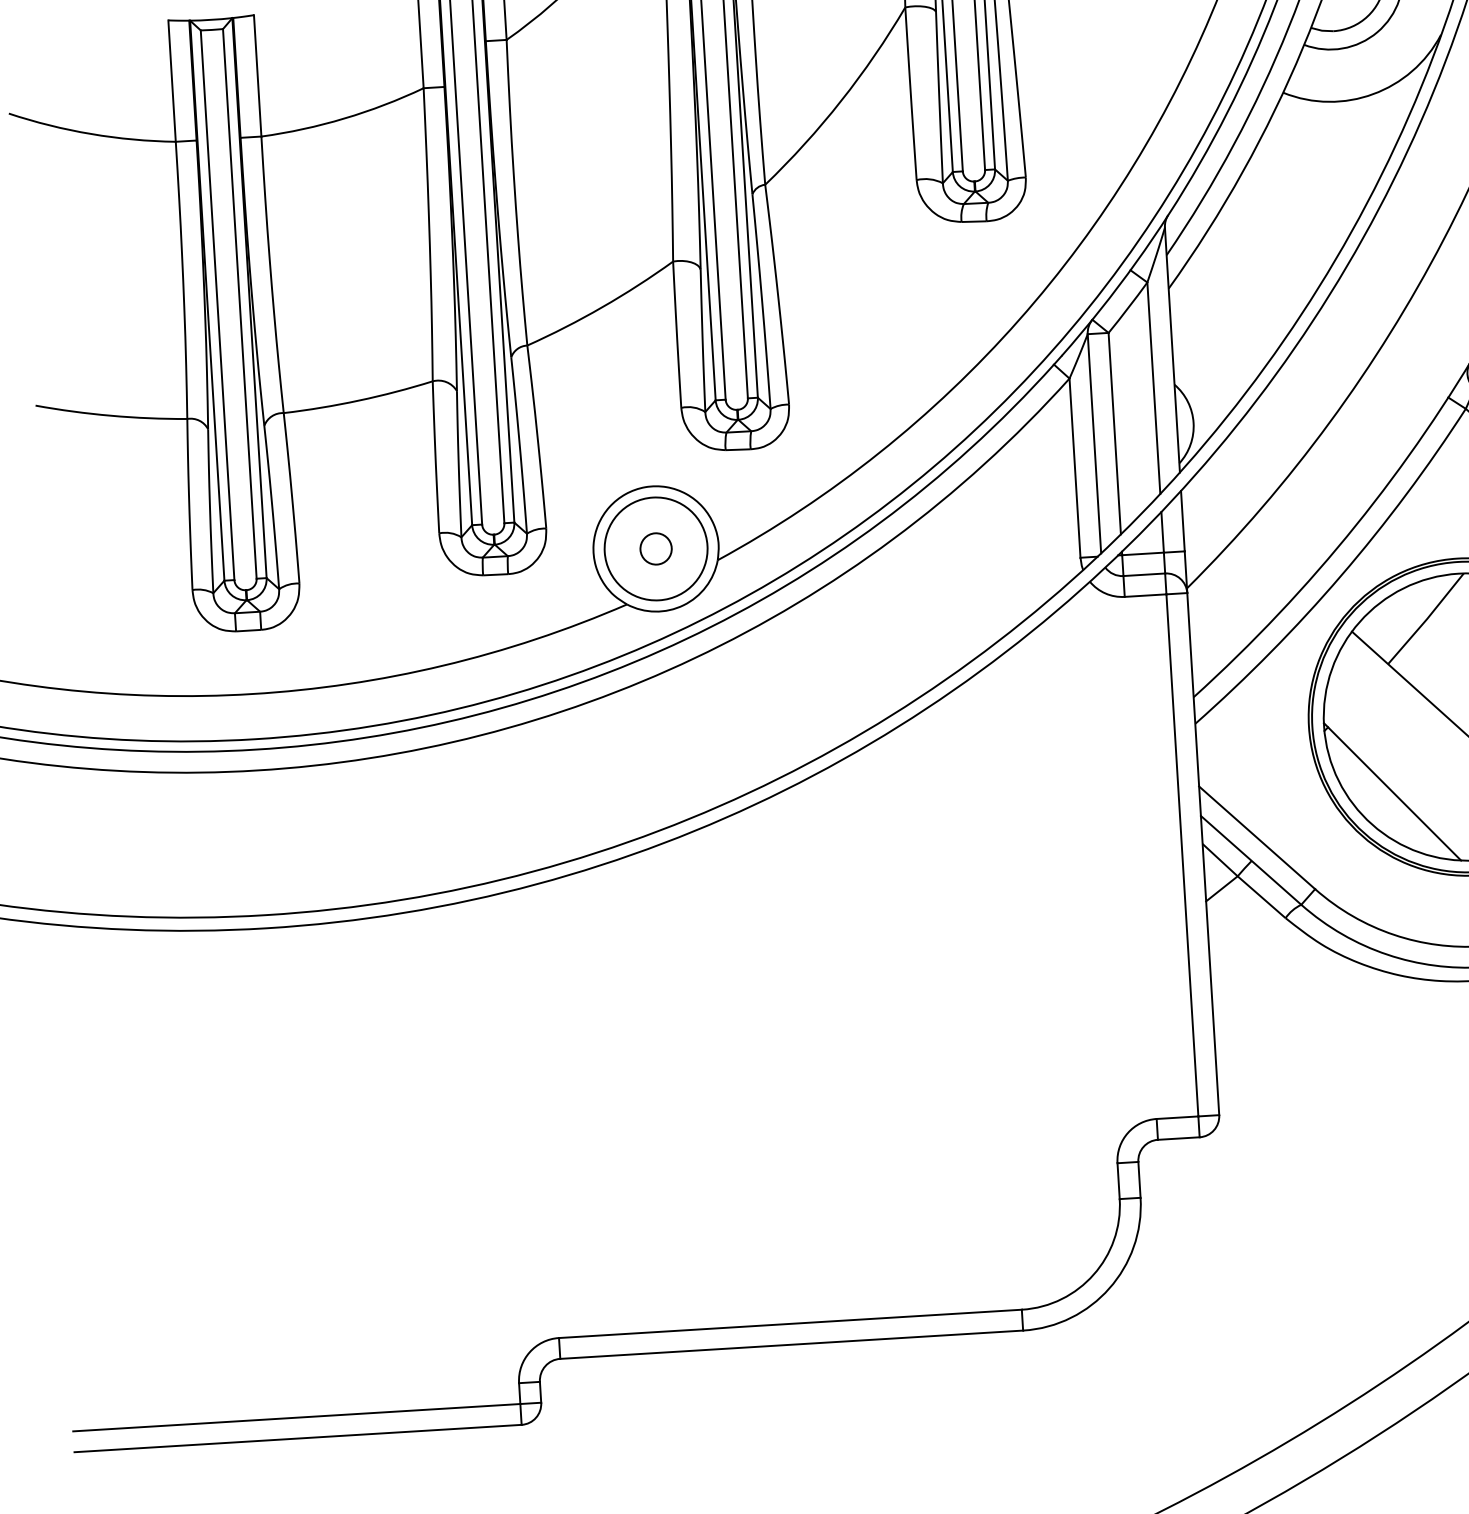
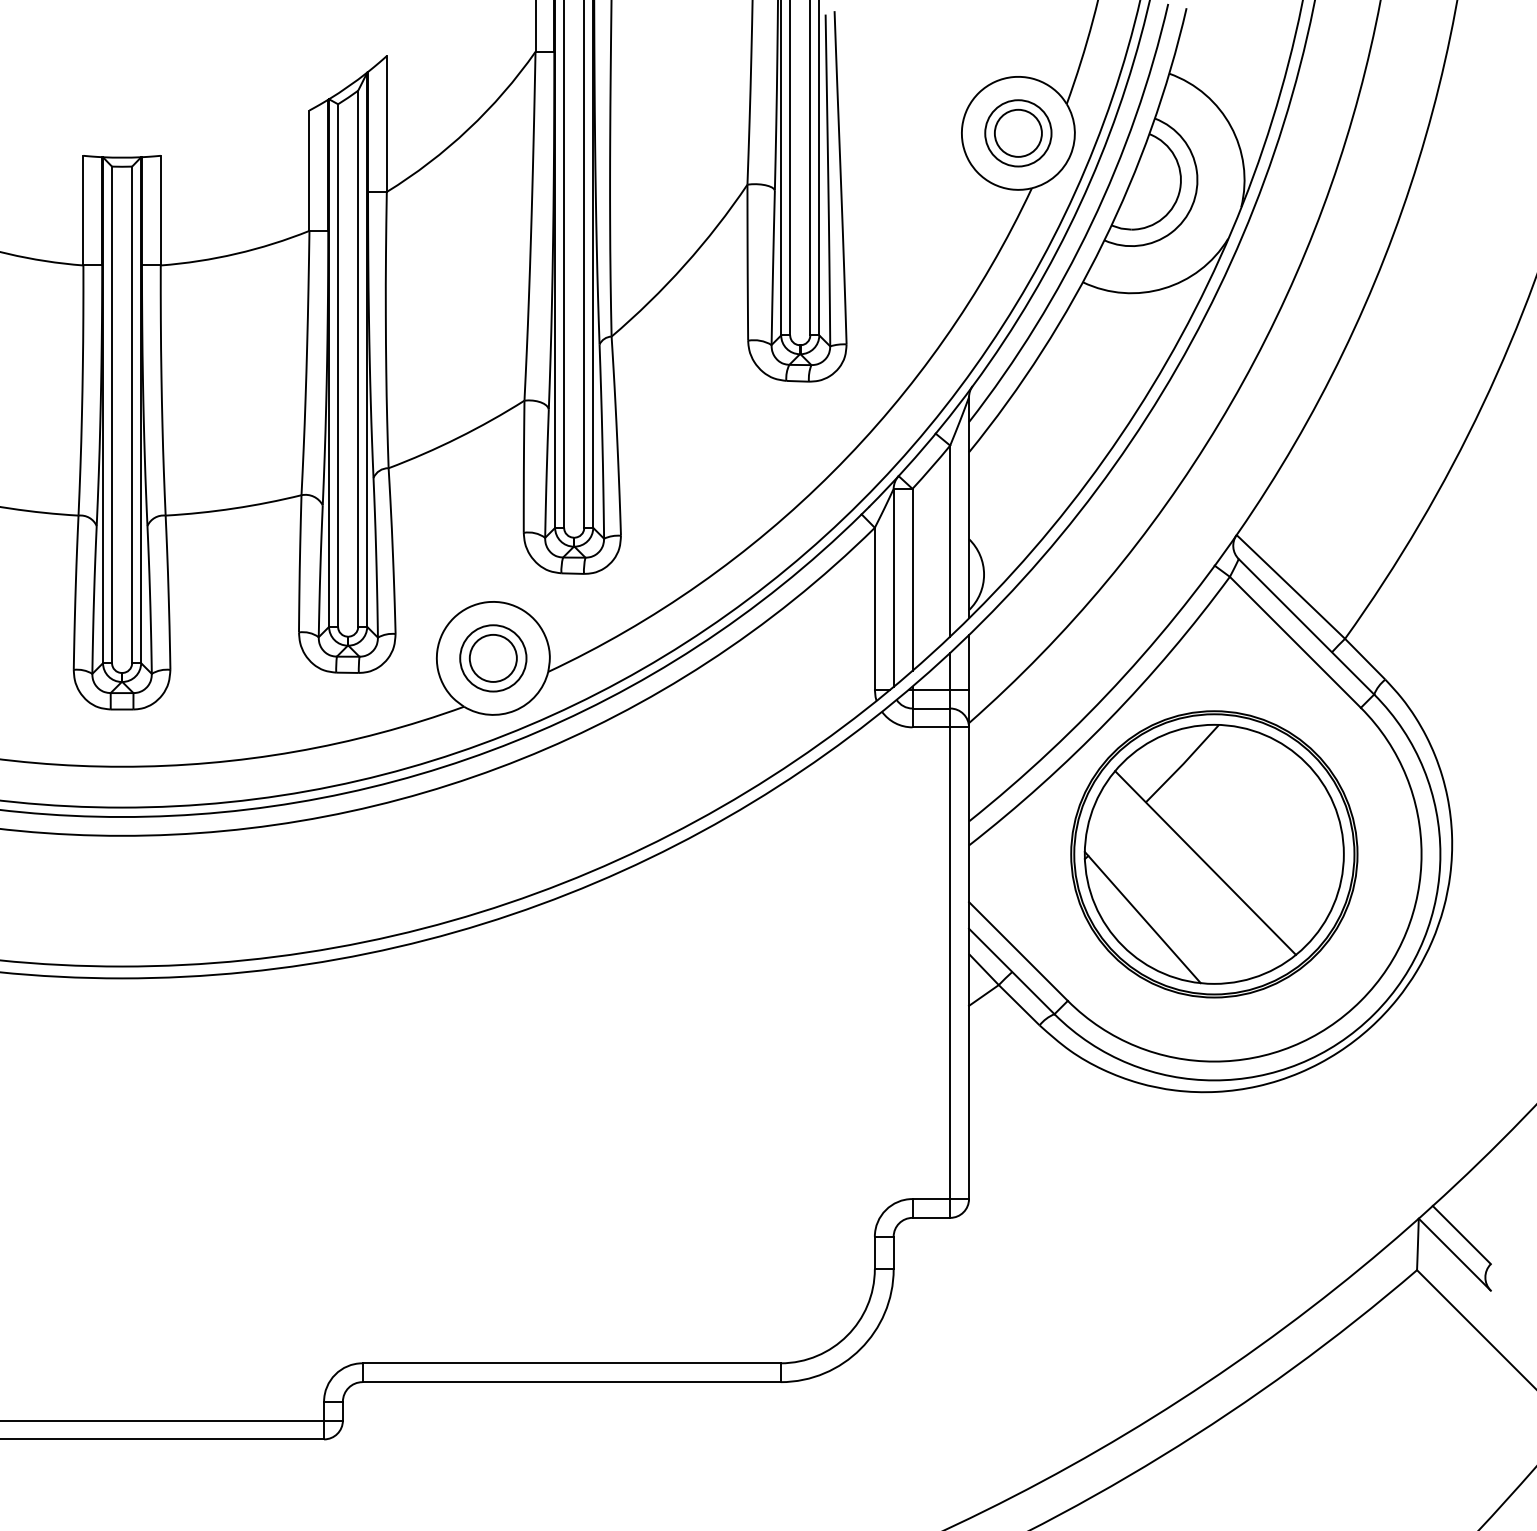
circle: (655, 548) -> (492, 657), size x1.67
circle: (656, 549) -> (493, 658), size x0.71

